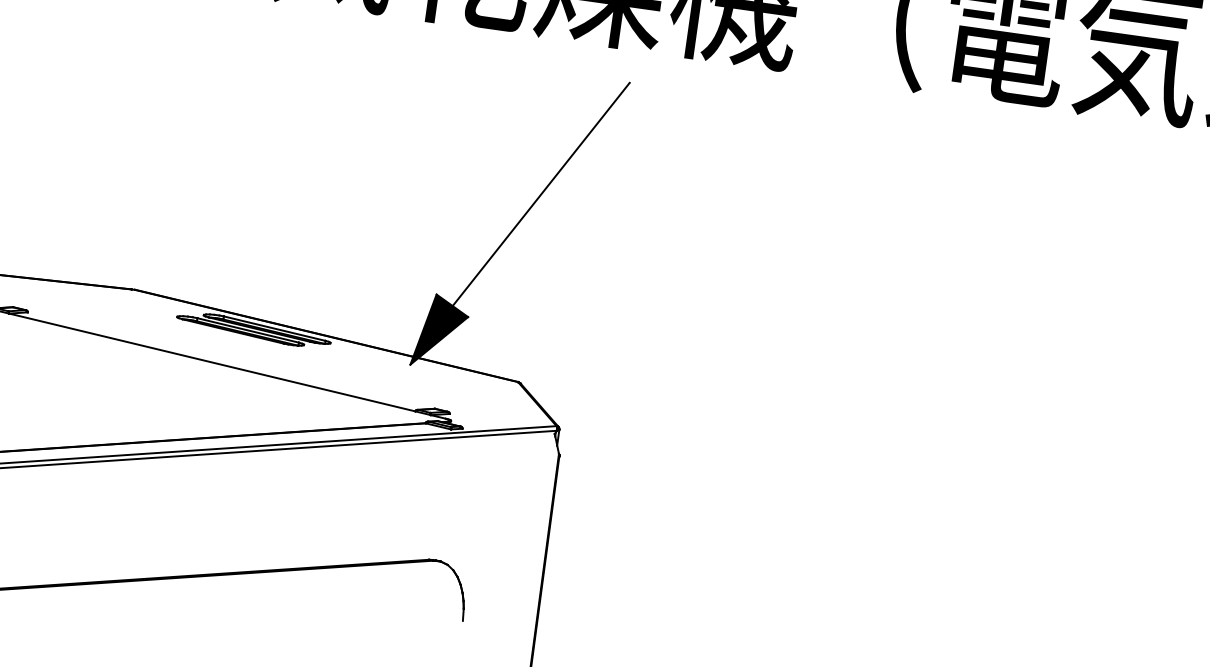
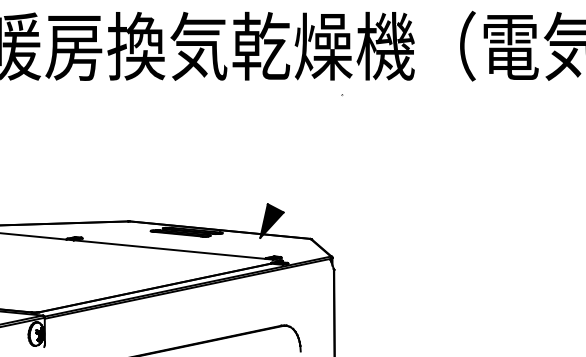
line: (536, 199) -> (307, 154), removed

